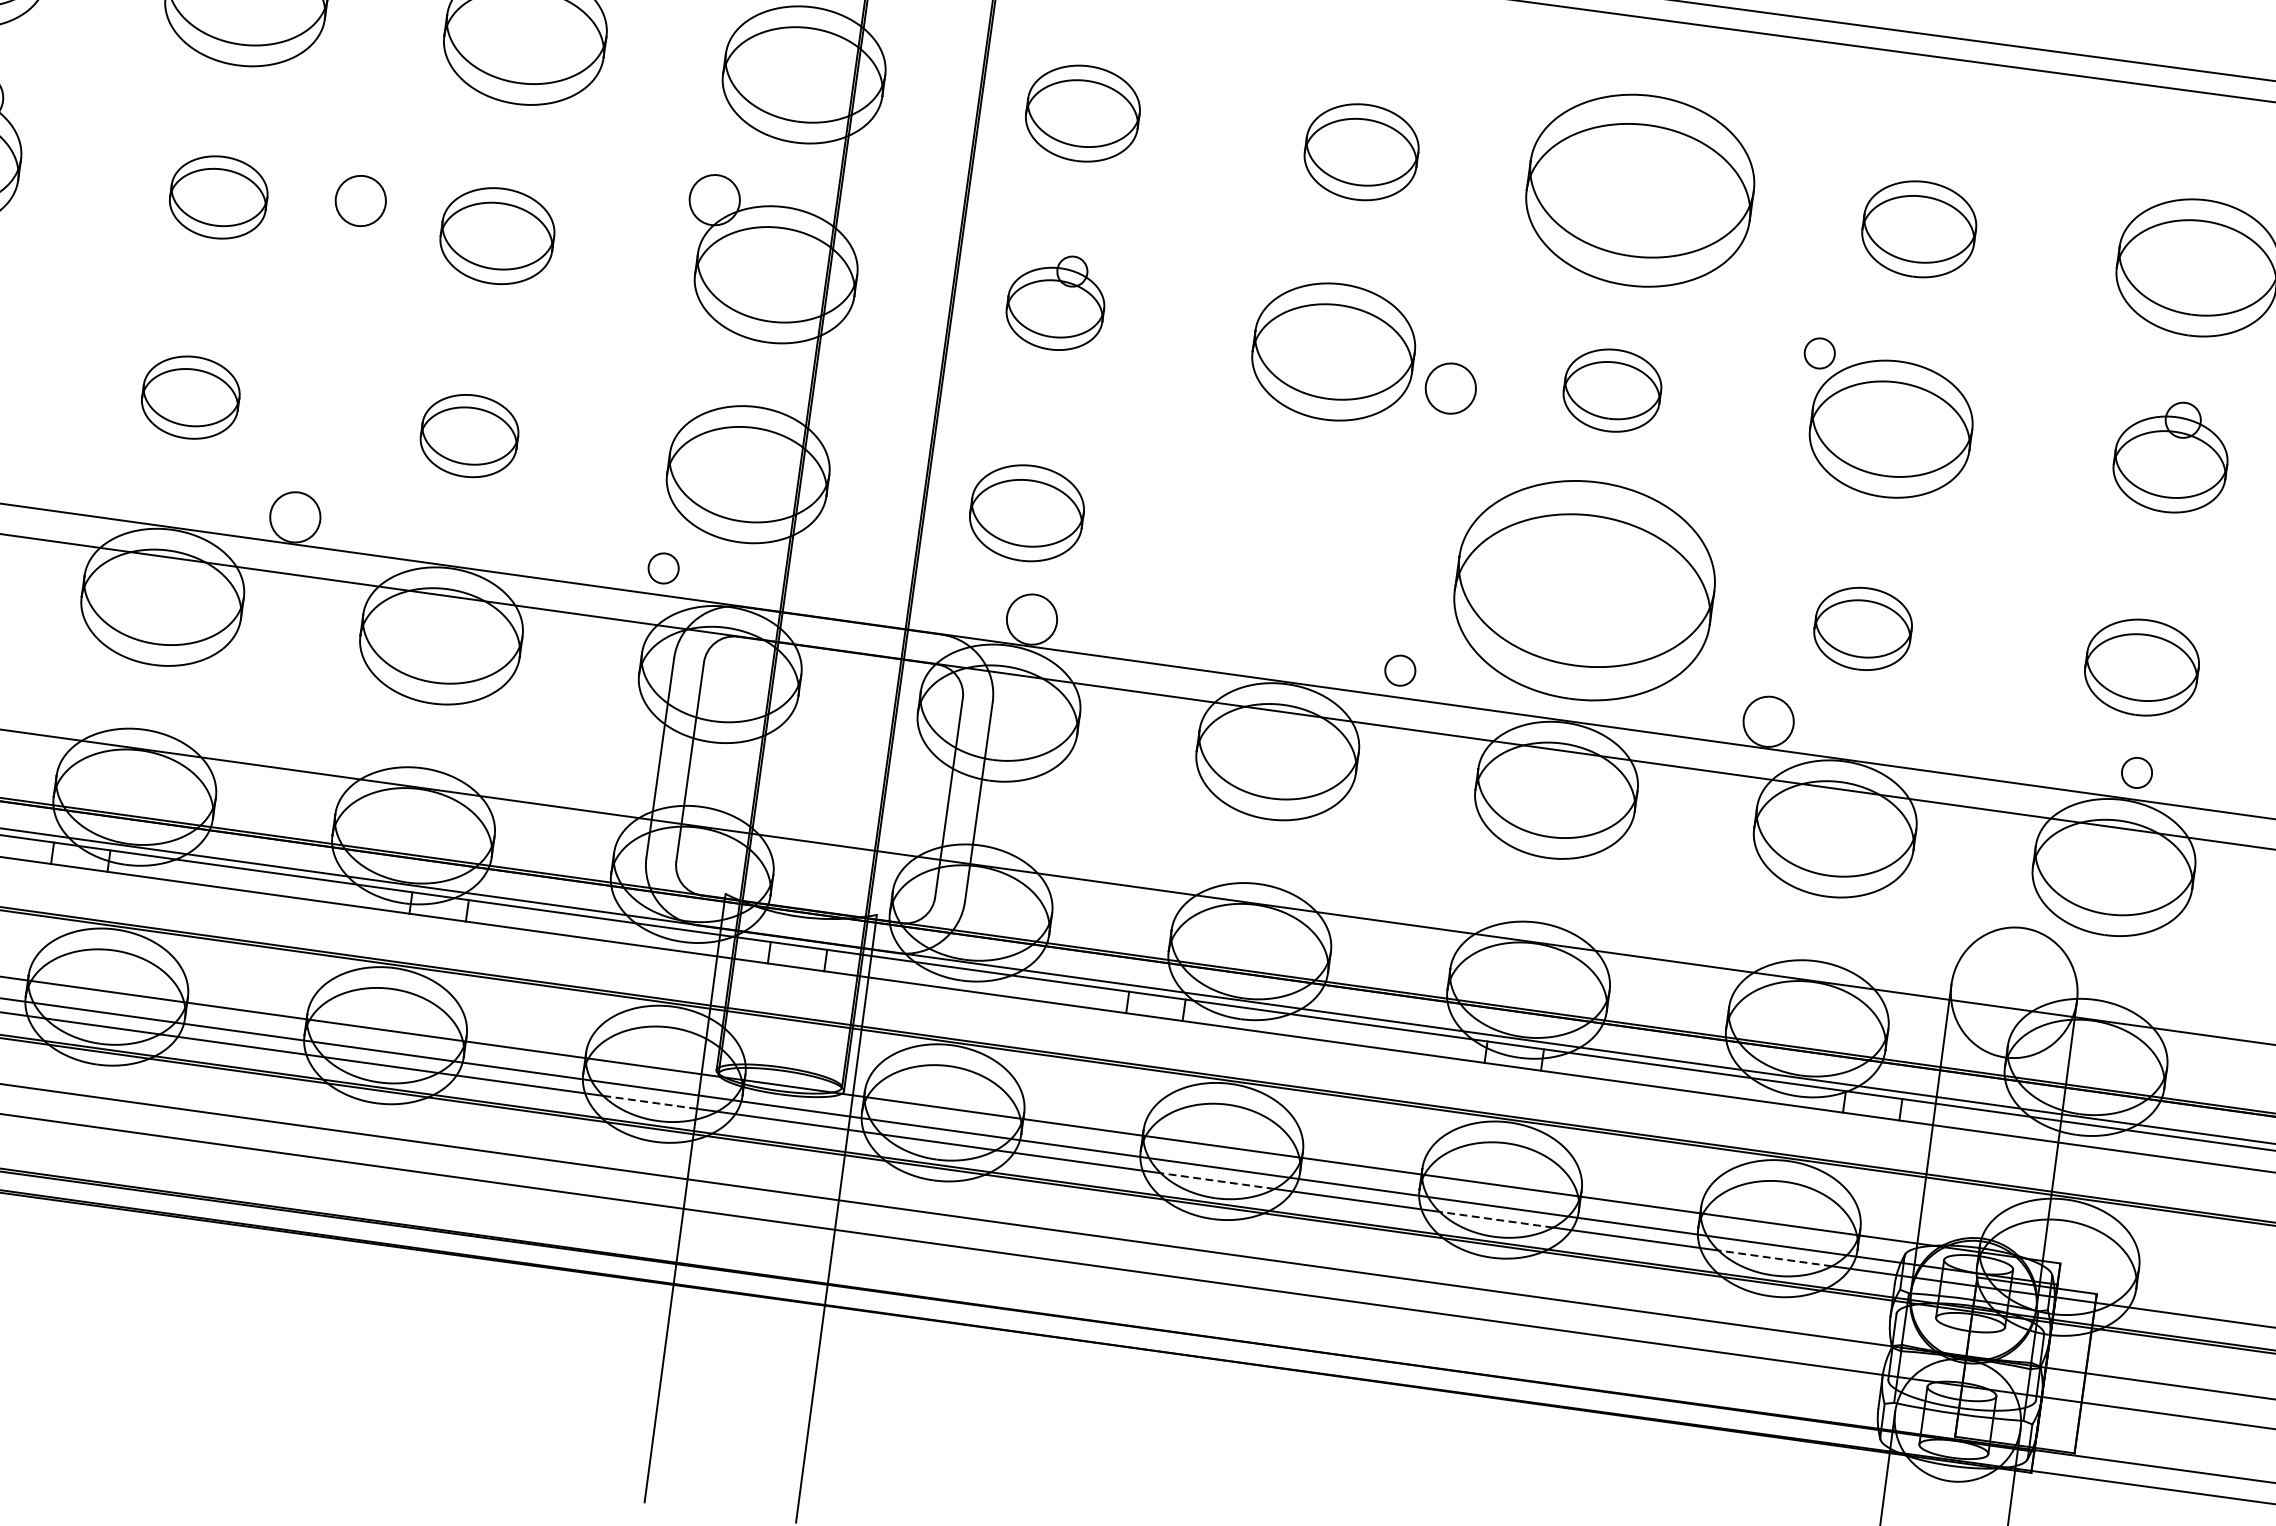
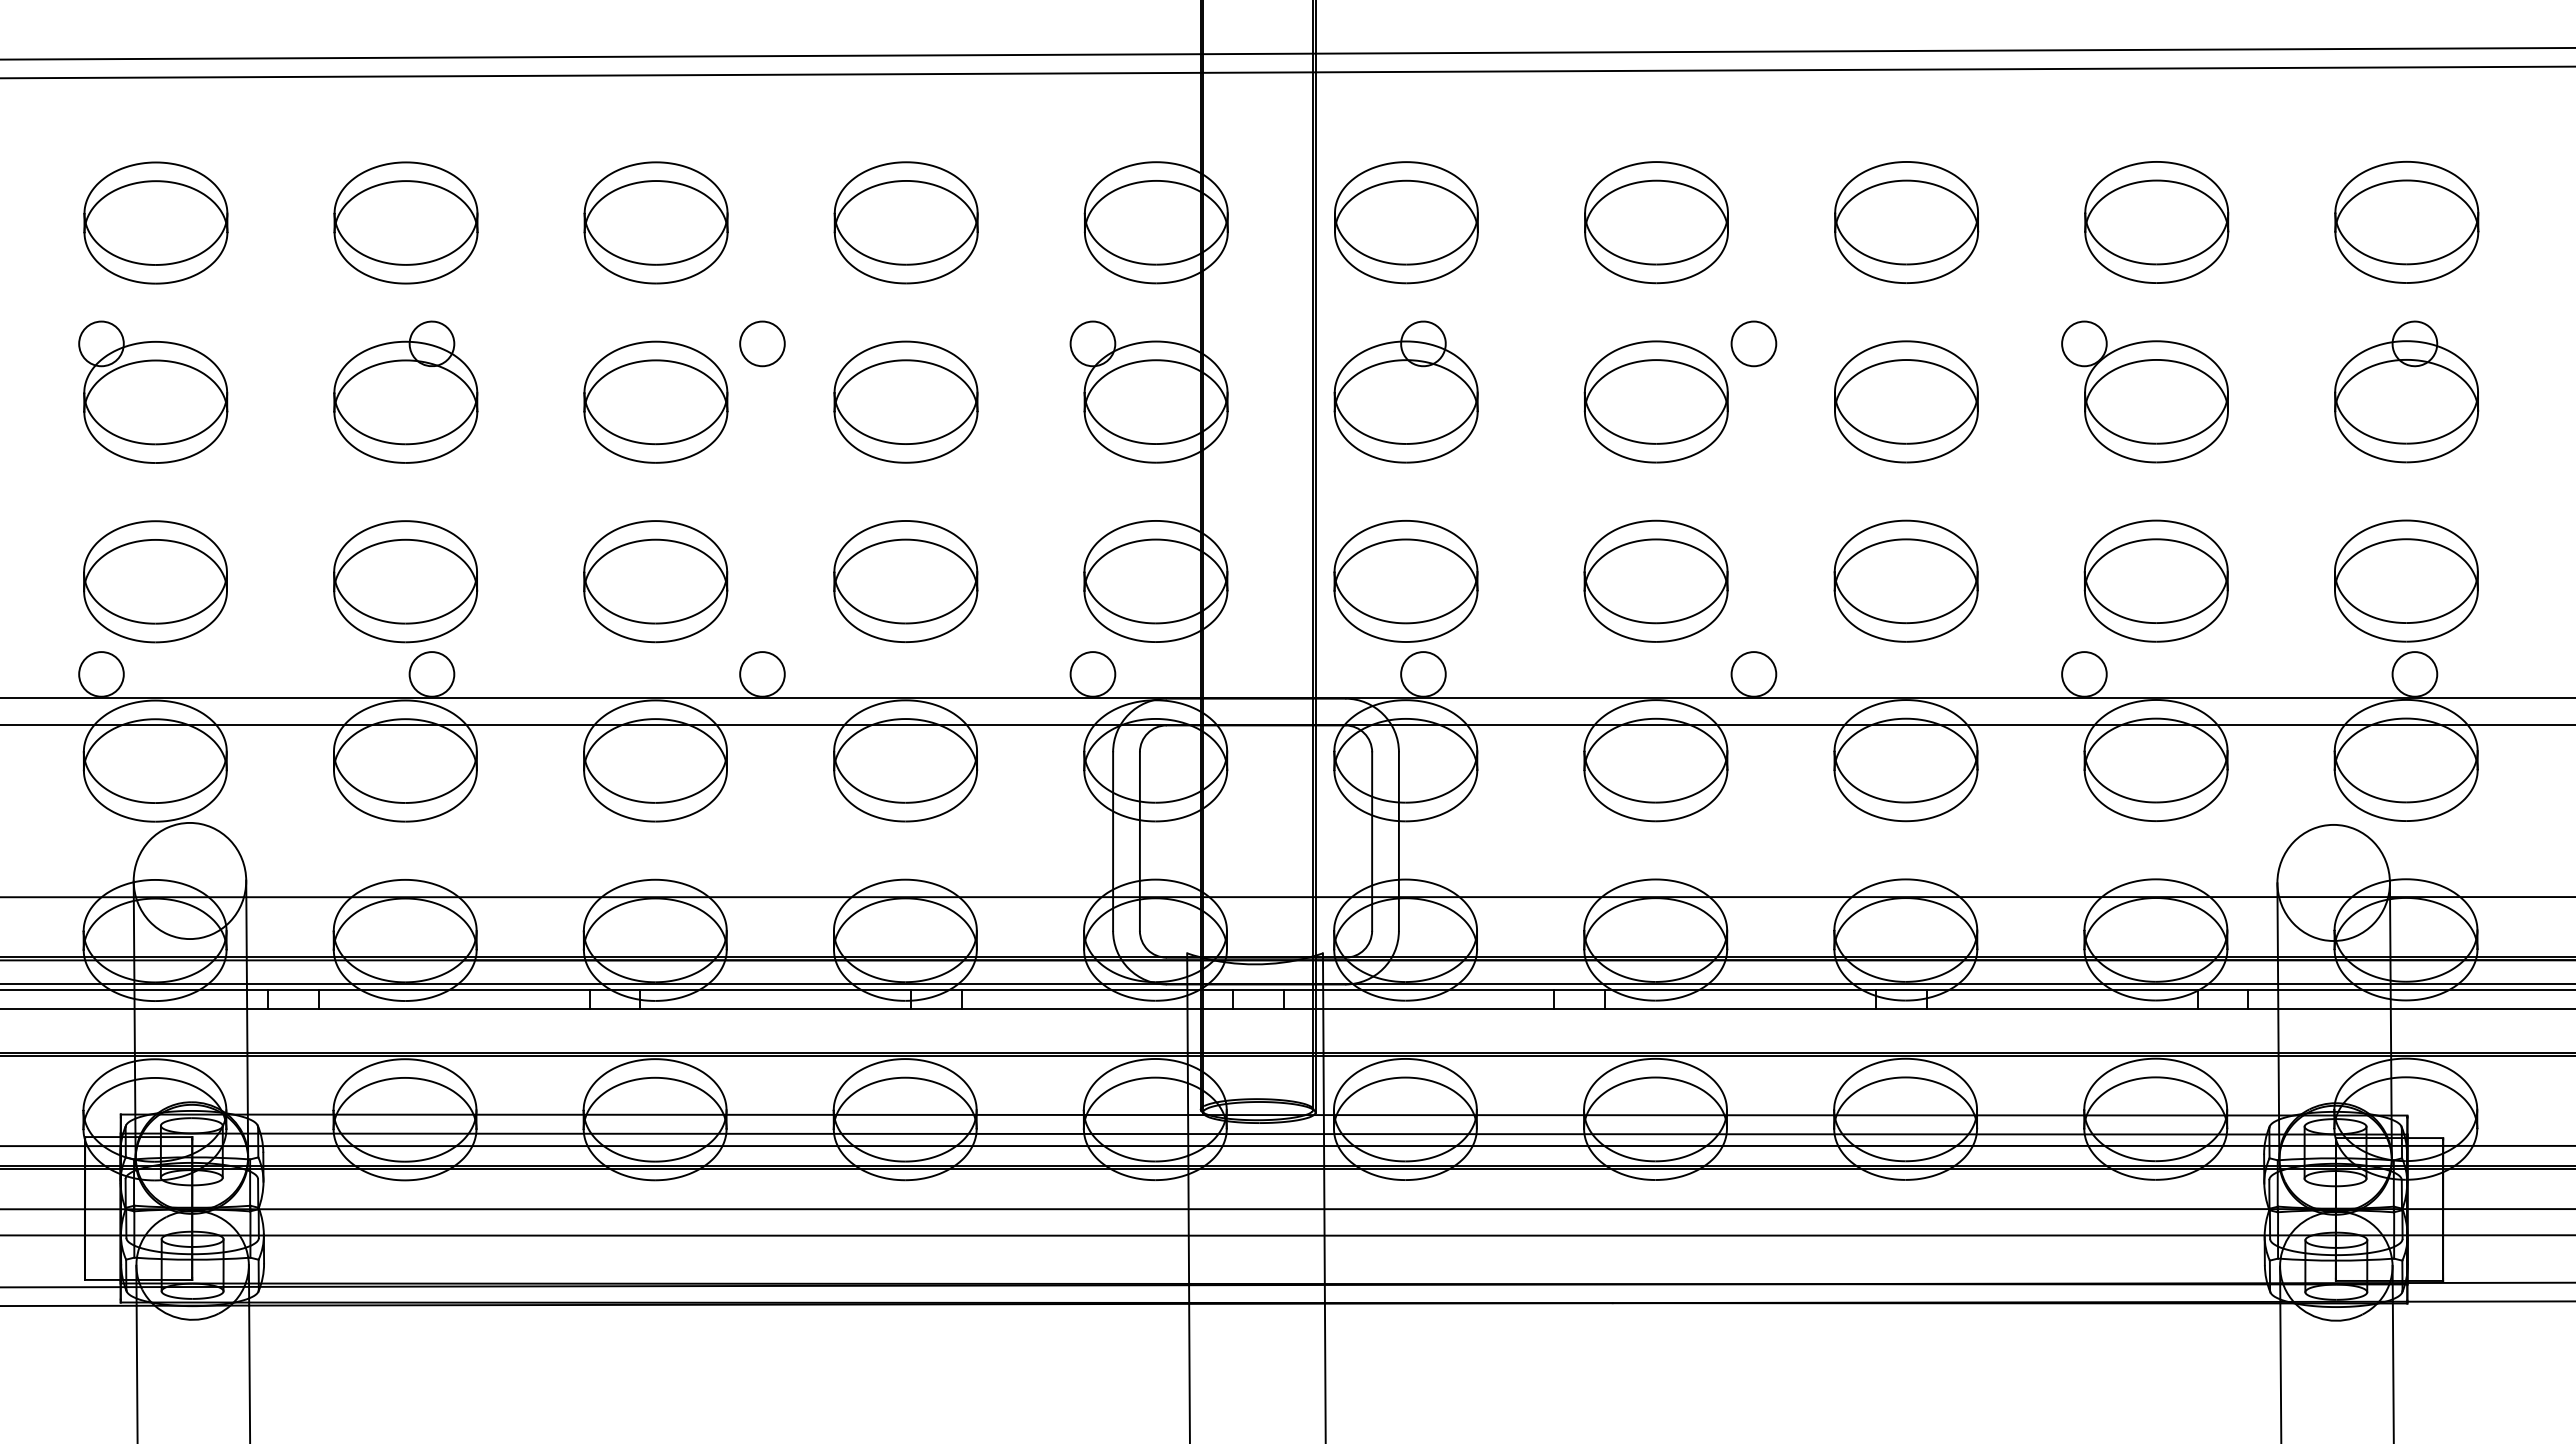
part: (1083, 113) -> (1406, 222), size x1.43
part: (1361, 151) -> (1656, 222), size x1.43
part: (1640, 190) -> (1906, 222), size x0.71
part: (218, 196) -> (655, 401), size x1.67
circle: (360, 200) -> (762, 343), moved
part: (1918, 229) -> (2156, 222), size x1.43
part: (496, 235) -> (905, 401), size x1.43
part: (1055, 301) -> (1405, 391), size x1.67
circle: (1819, 353) -> (2084, 343), size x1.67
circle: (1450, 388) -> (1753, 343), moved
part: (1612, 390) -> (1906, 401), size x1.67
part: (190, 397) -> (655, 581), size x1.67
part: (469, 435) -> (905, 581), size x1.67
part: (2171, 456) -> (2406, 391), size x1.43
part: (1026, 513) -> (1405, 581), size x1.43
part: (1305, 550) -> (1655, 580), added
circle: (663, 568) -> (1092, 674), size x1.67
part: (1583, 589) -> (1905, 580), size x0.62
part: (1862, 628) -> (2155, 580), size x1.67
part: (2142, 666) -> (2406, 580), size x1.43
circle: (1399, 670) -> (1753, 674), size x1.67
circle: (2136, 772) -> (2414, 674), size x1.67
line: (649, 1102) -> (1145, 1146), dashed -> solid
line: (1217, 1180) -> (1655, 1145), dashed -> solid
line: (1496, 1219) -> (1905, 1145), dashed -> solid
line: (1775, 1257) -> (2155, 1145), dashed -> solid

